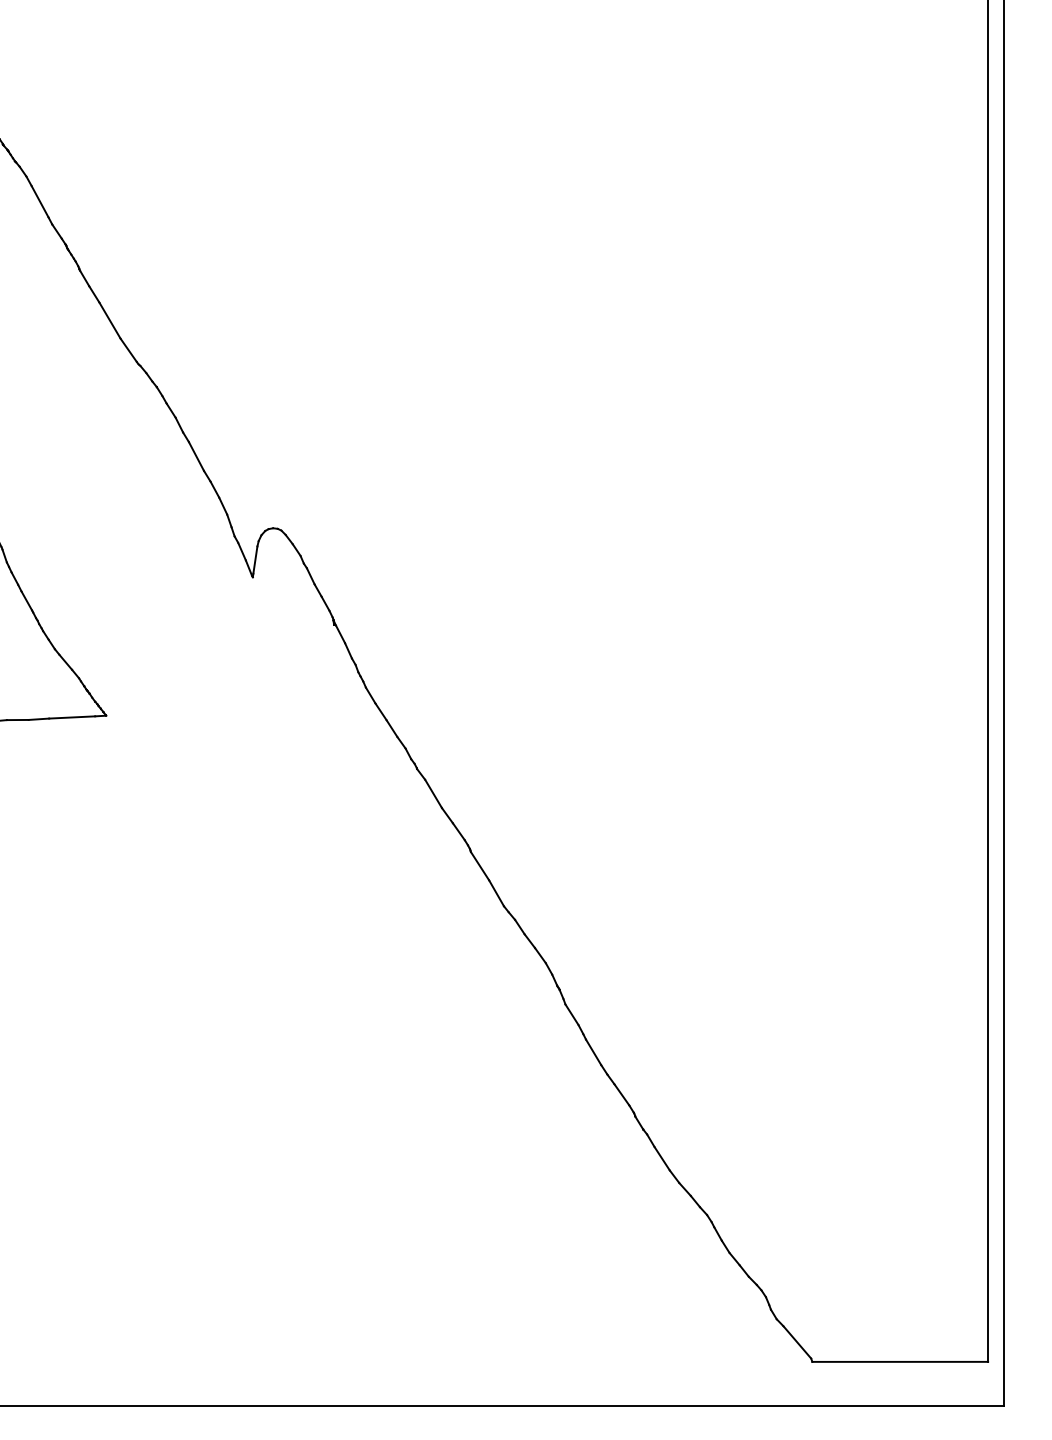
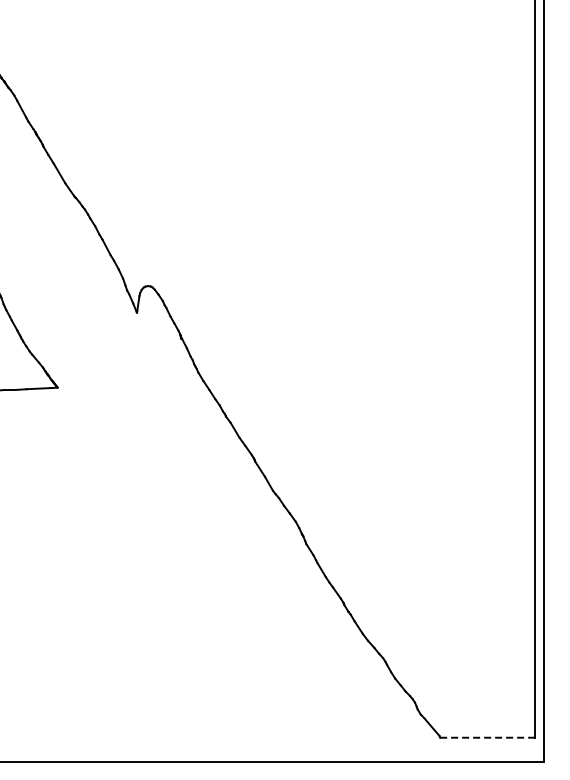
line: (899, 1361) -> (487, 737), solid -> dashed

